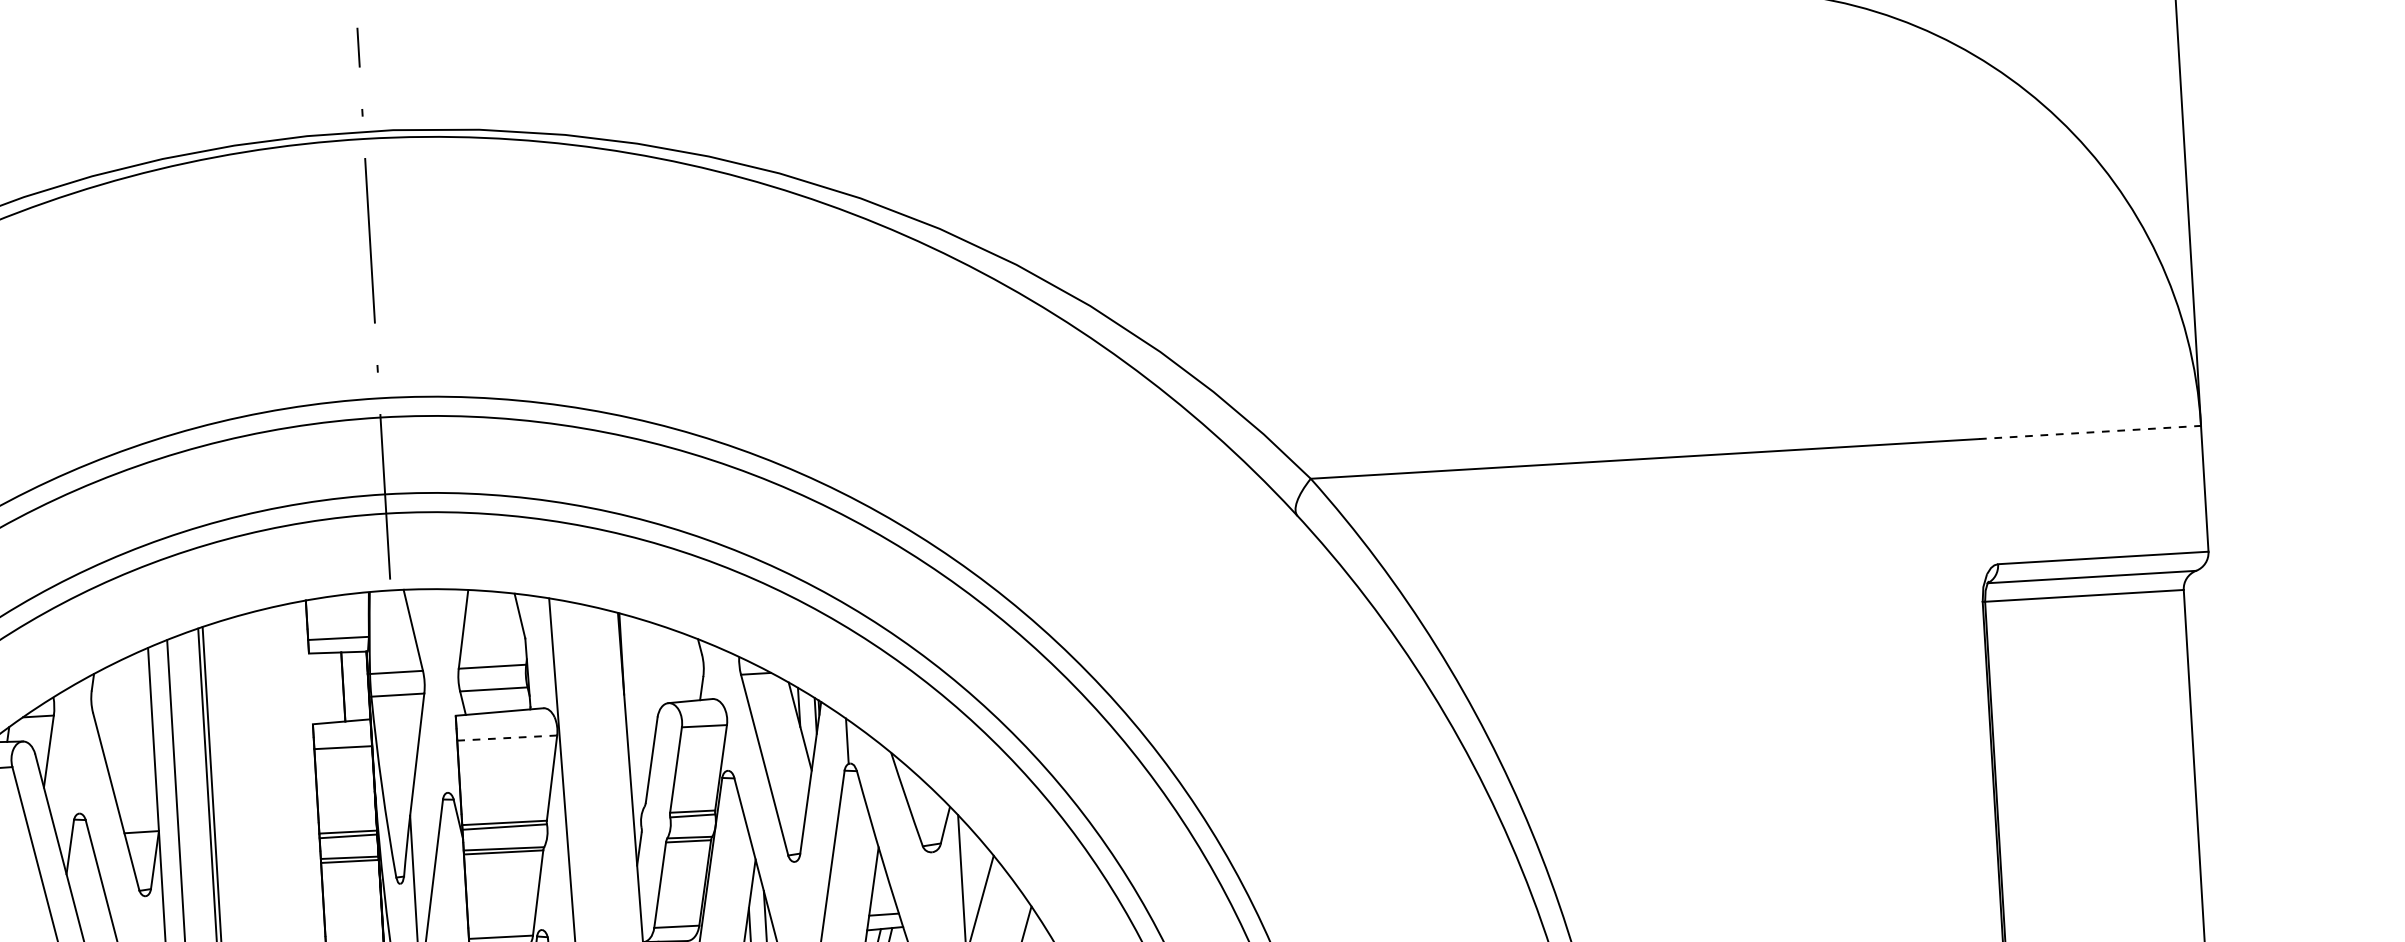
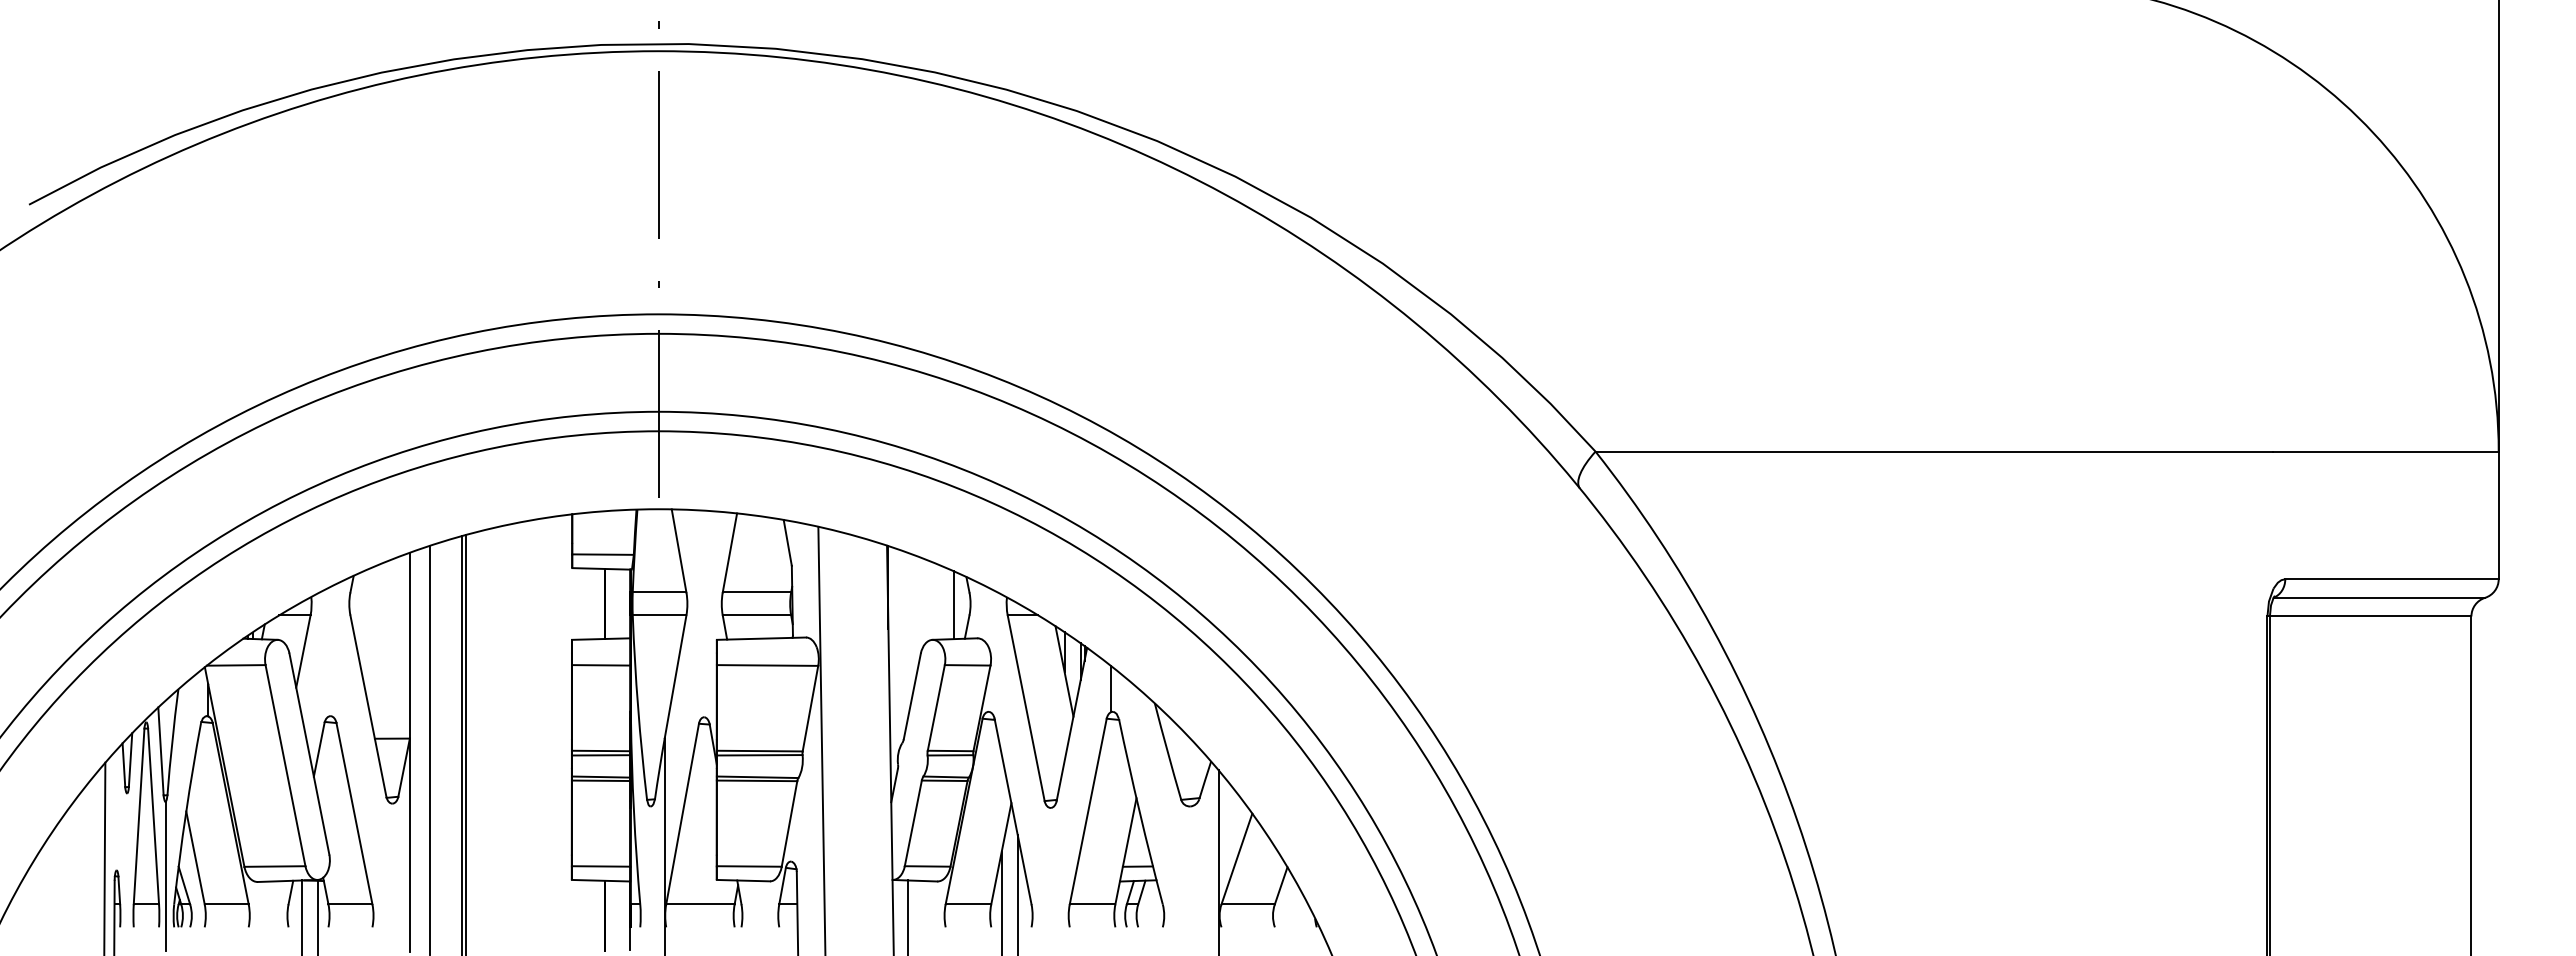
line: (2090, 432) -> (2386, 451), dashed -> solid
line: (686, 668) -> (953, 605), added
line: (507, 738) -> (767, 665), dashed -> solid

